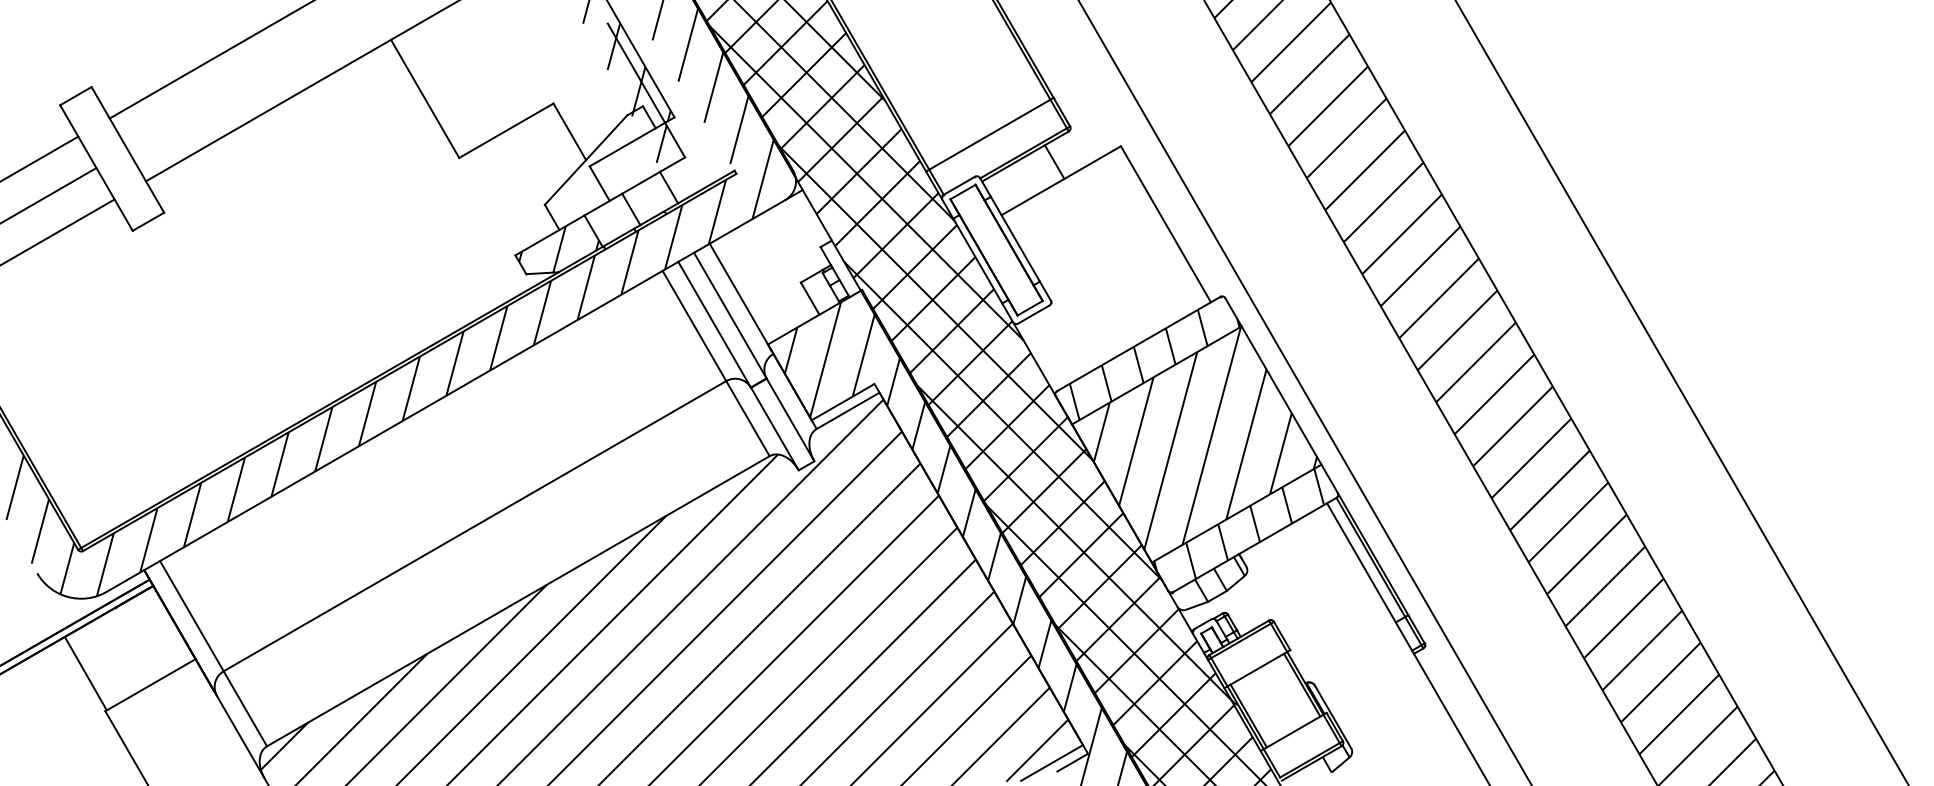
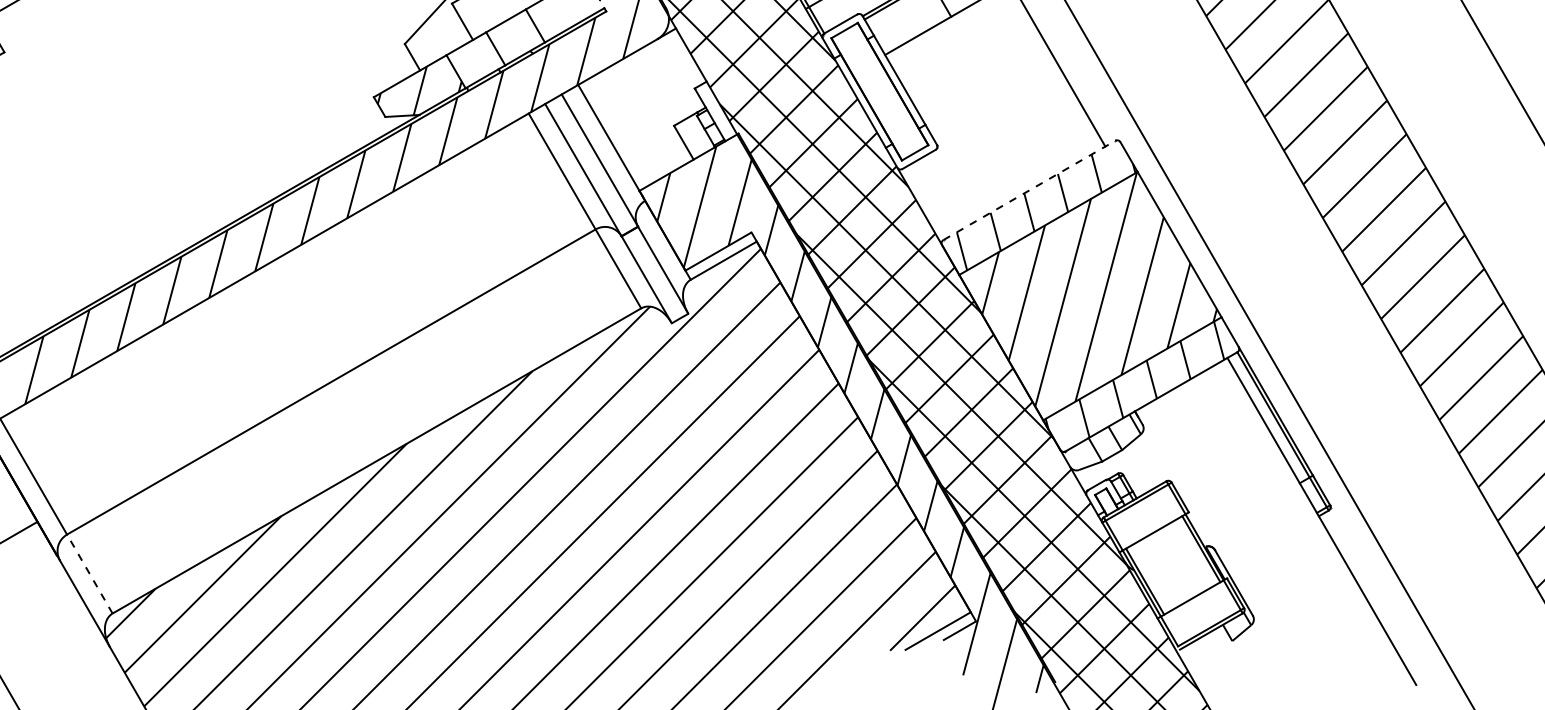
line: (1139, 343) -> (1030, 189), solid -> dashed
line: (245, 708) -> (89, 573), solid -> dashed

